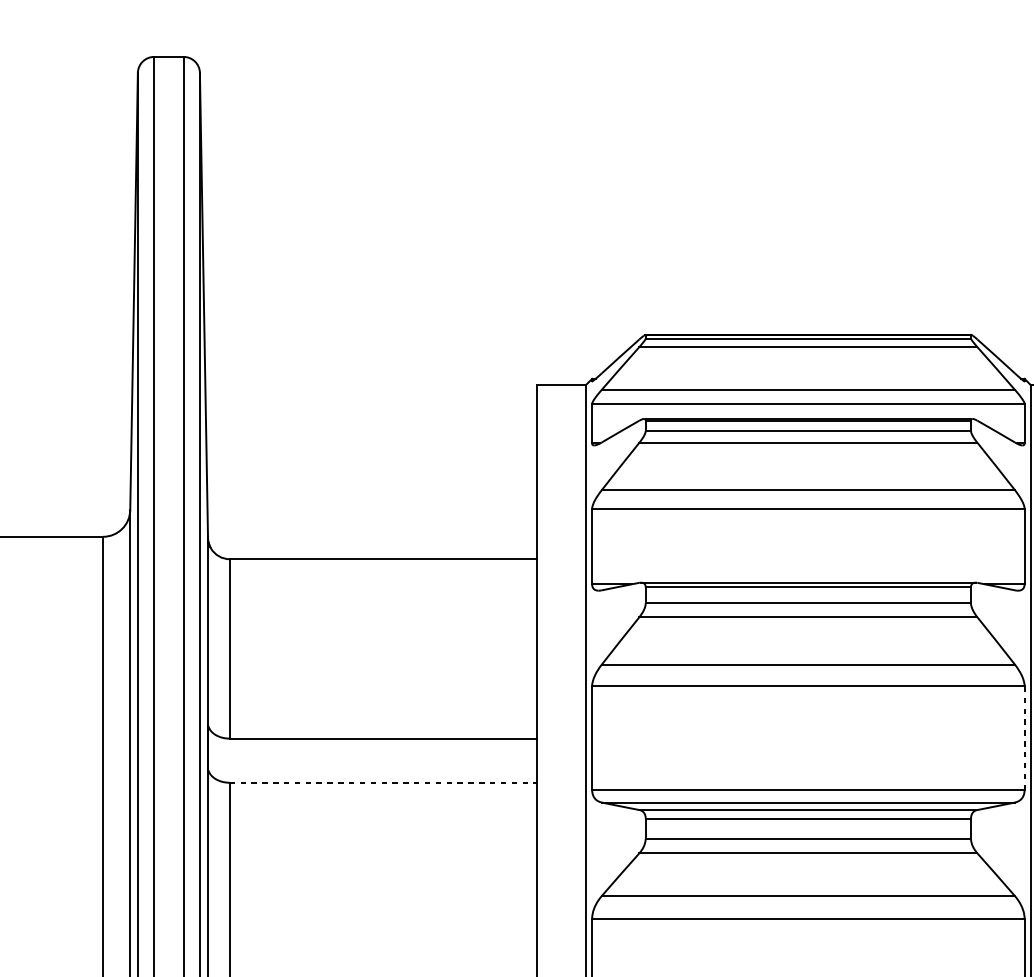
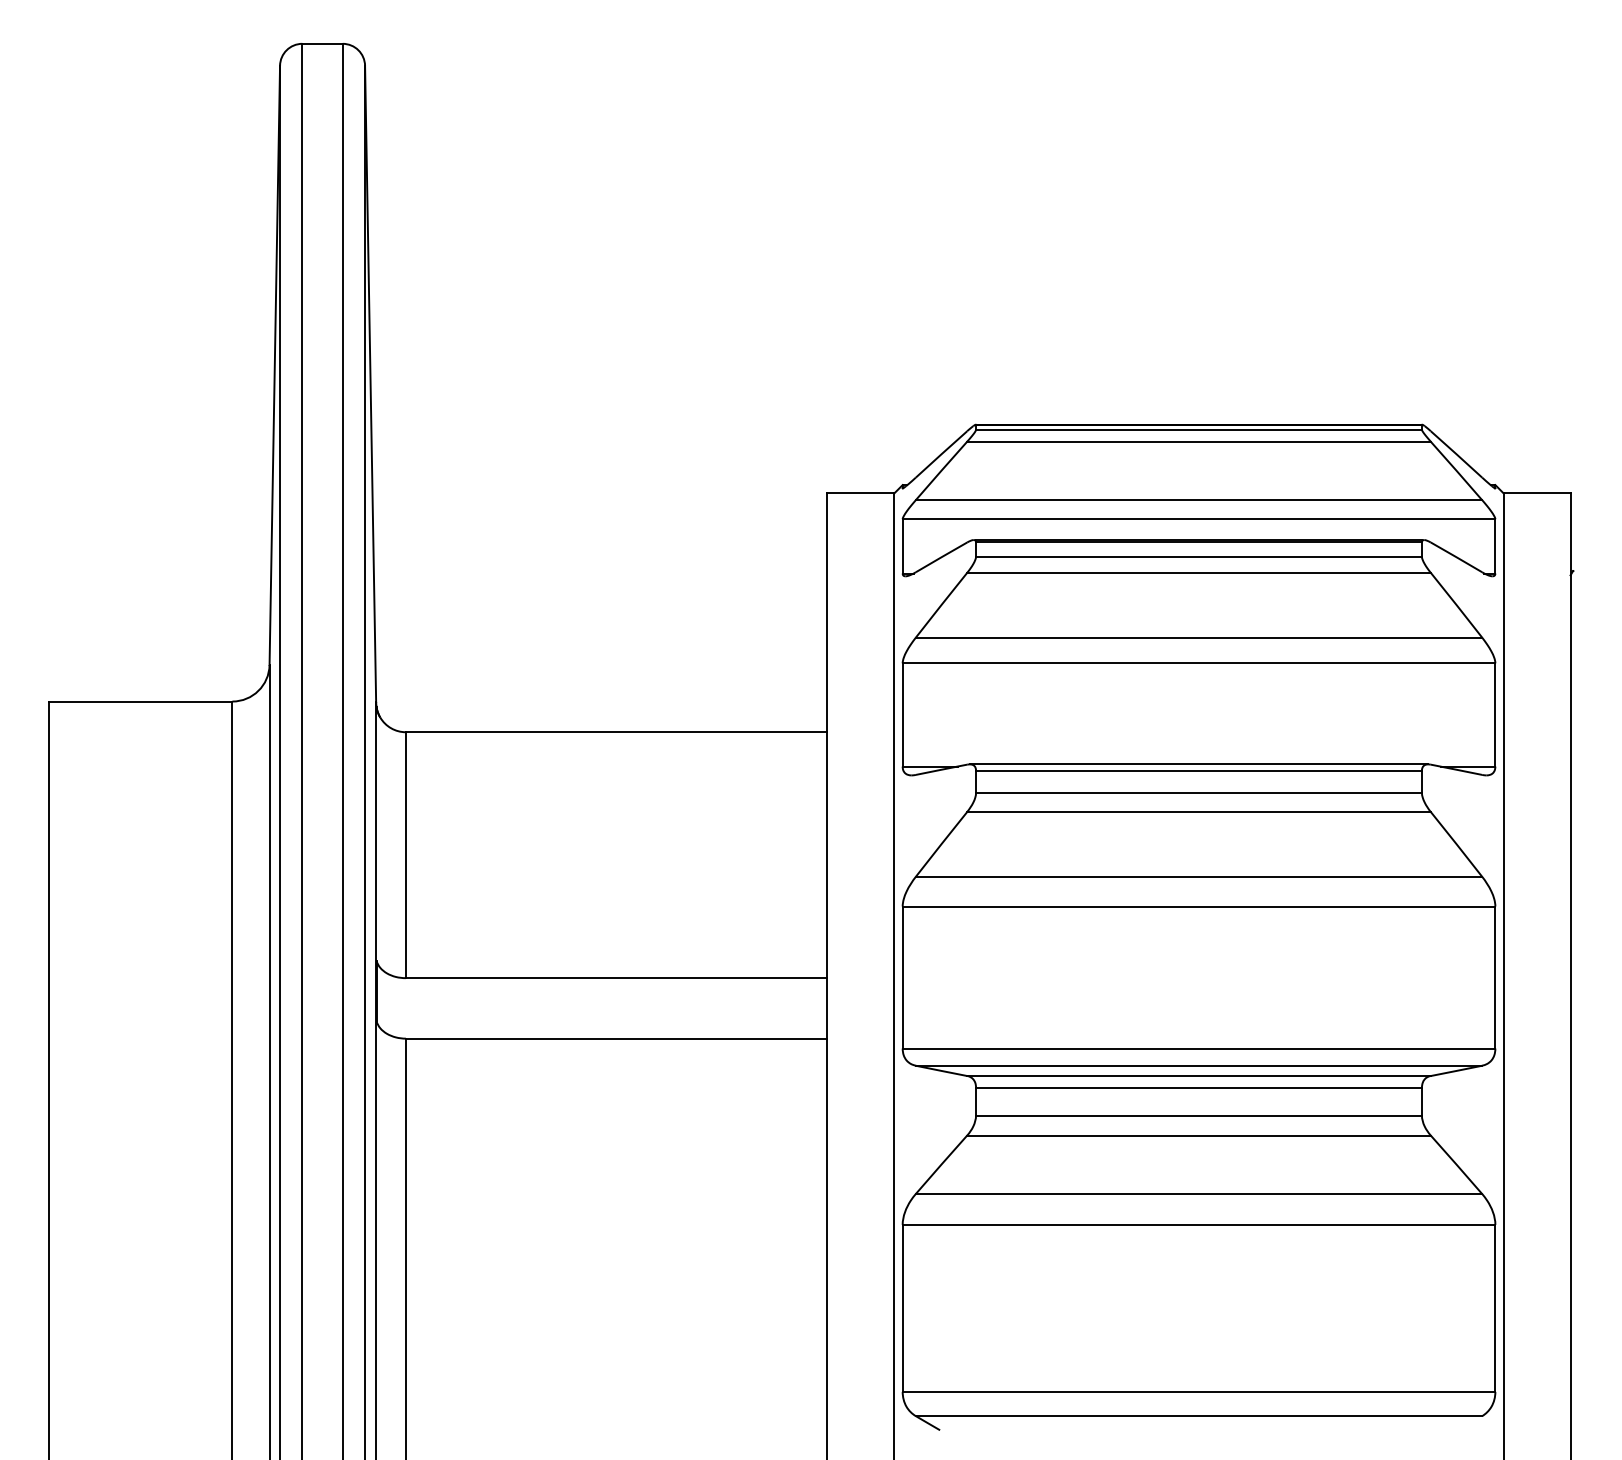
line: (1024, 738) -> (1495, 977), dashed -> solid
line: (383, 782) -> (616, 1038), dashed -> solid

